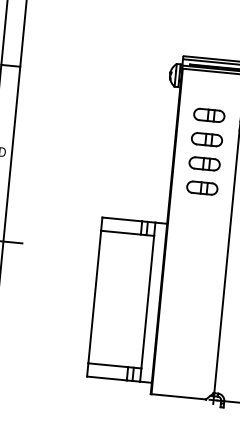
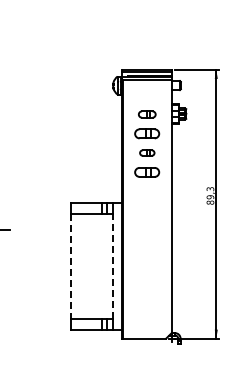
part: (209, 115) -> (147, 114), size x0.7
part: (205, 163) -> (147, 152), size x0.6
line: (94, 297) -> (70, 266), solid -> dashed
line: (147, 302) -> (112, 266), solid -> dashed

